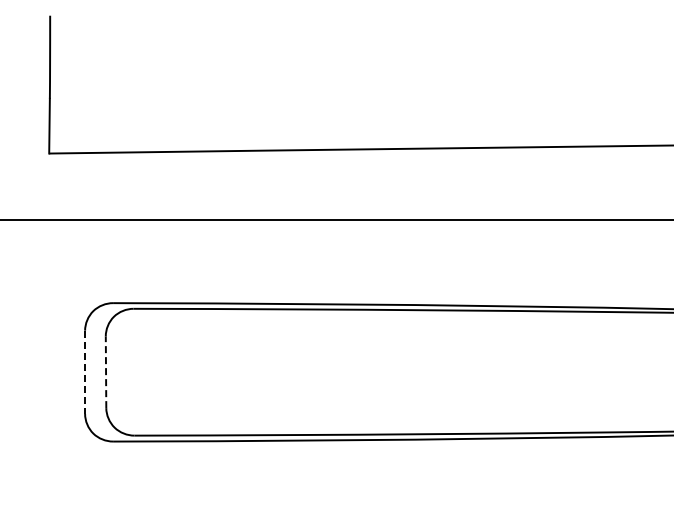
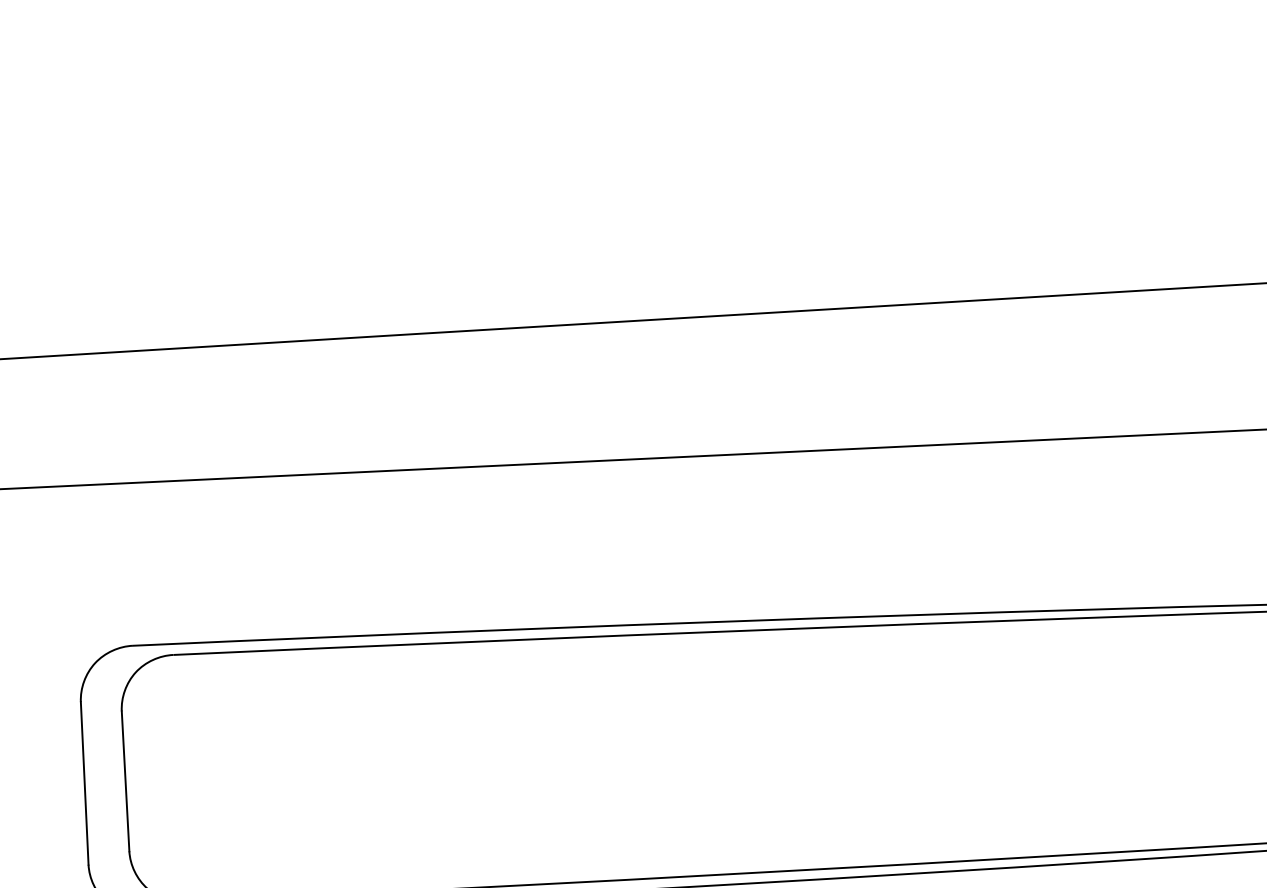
line: (85, 372) -> (85, 783), dashed -> solid
line: (106, 372) -> (126, 781), dashed -> solid

